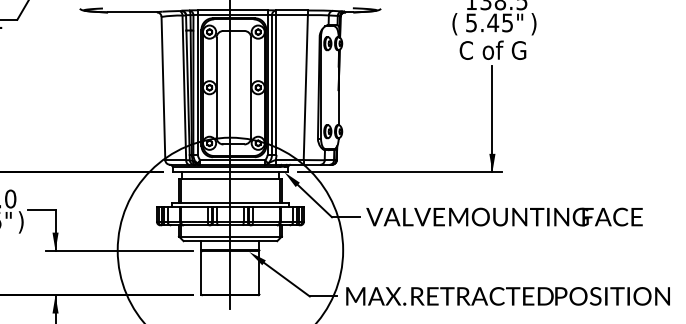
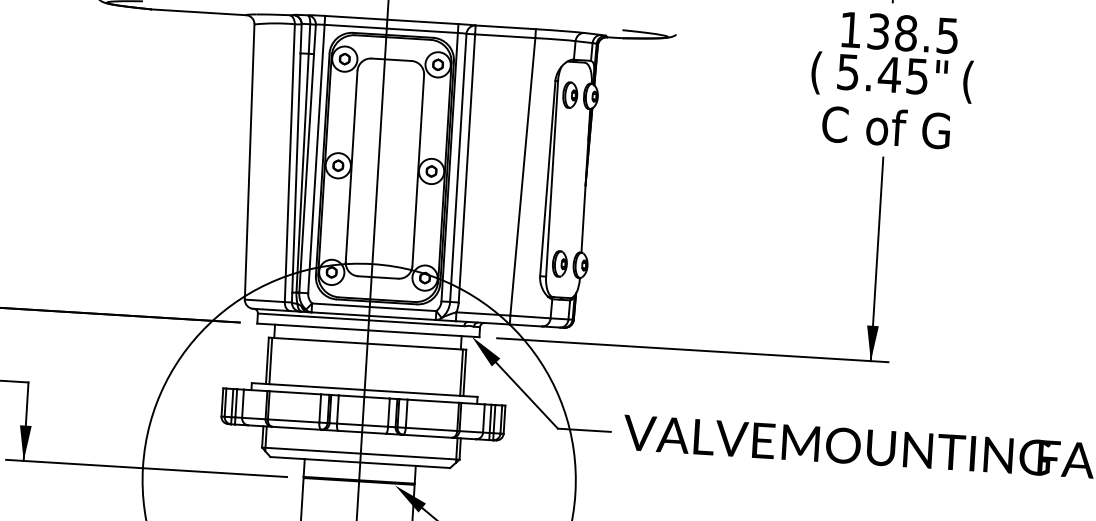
text: (533, 24) -> (966, 82), ) -> (

